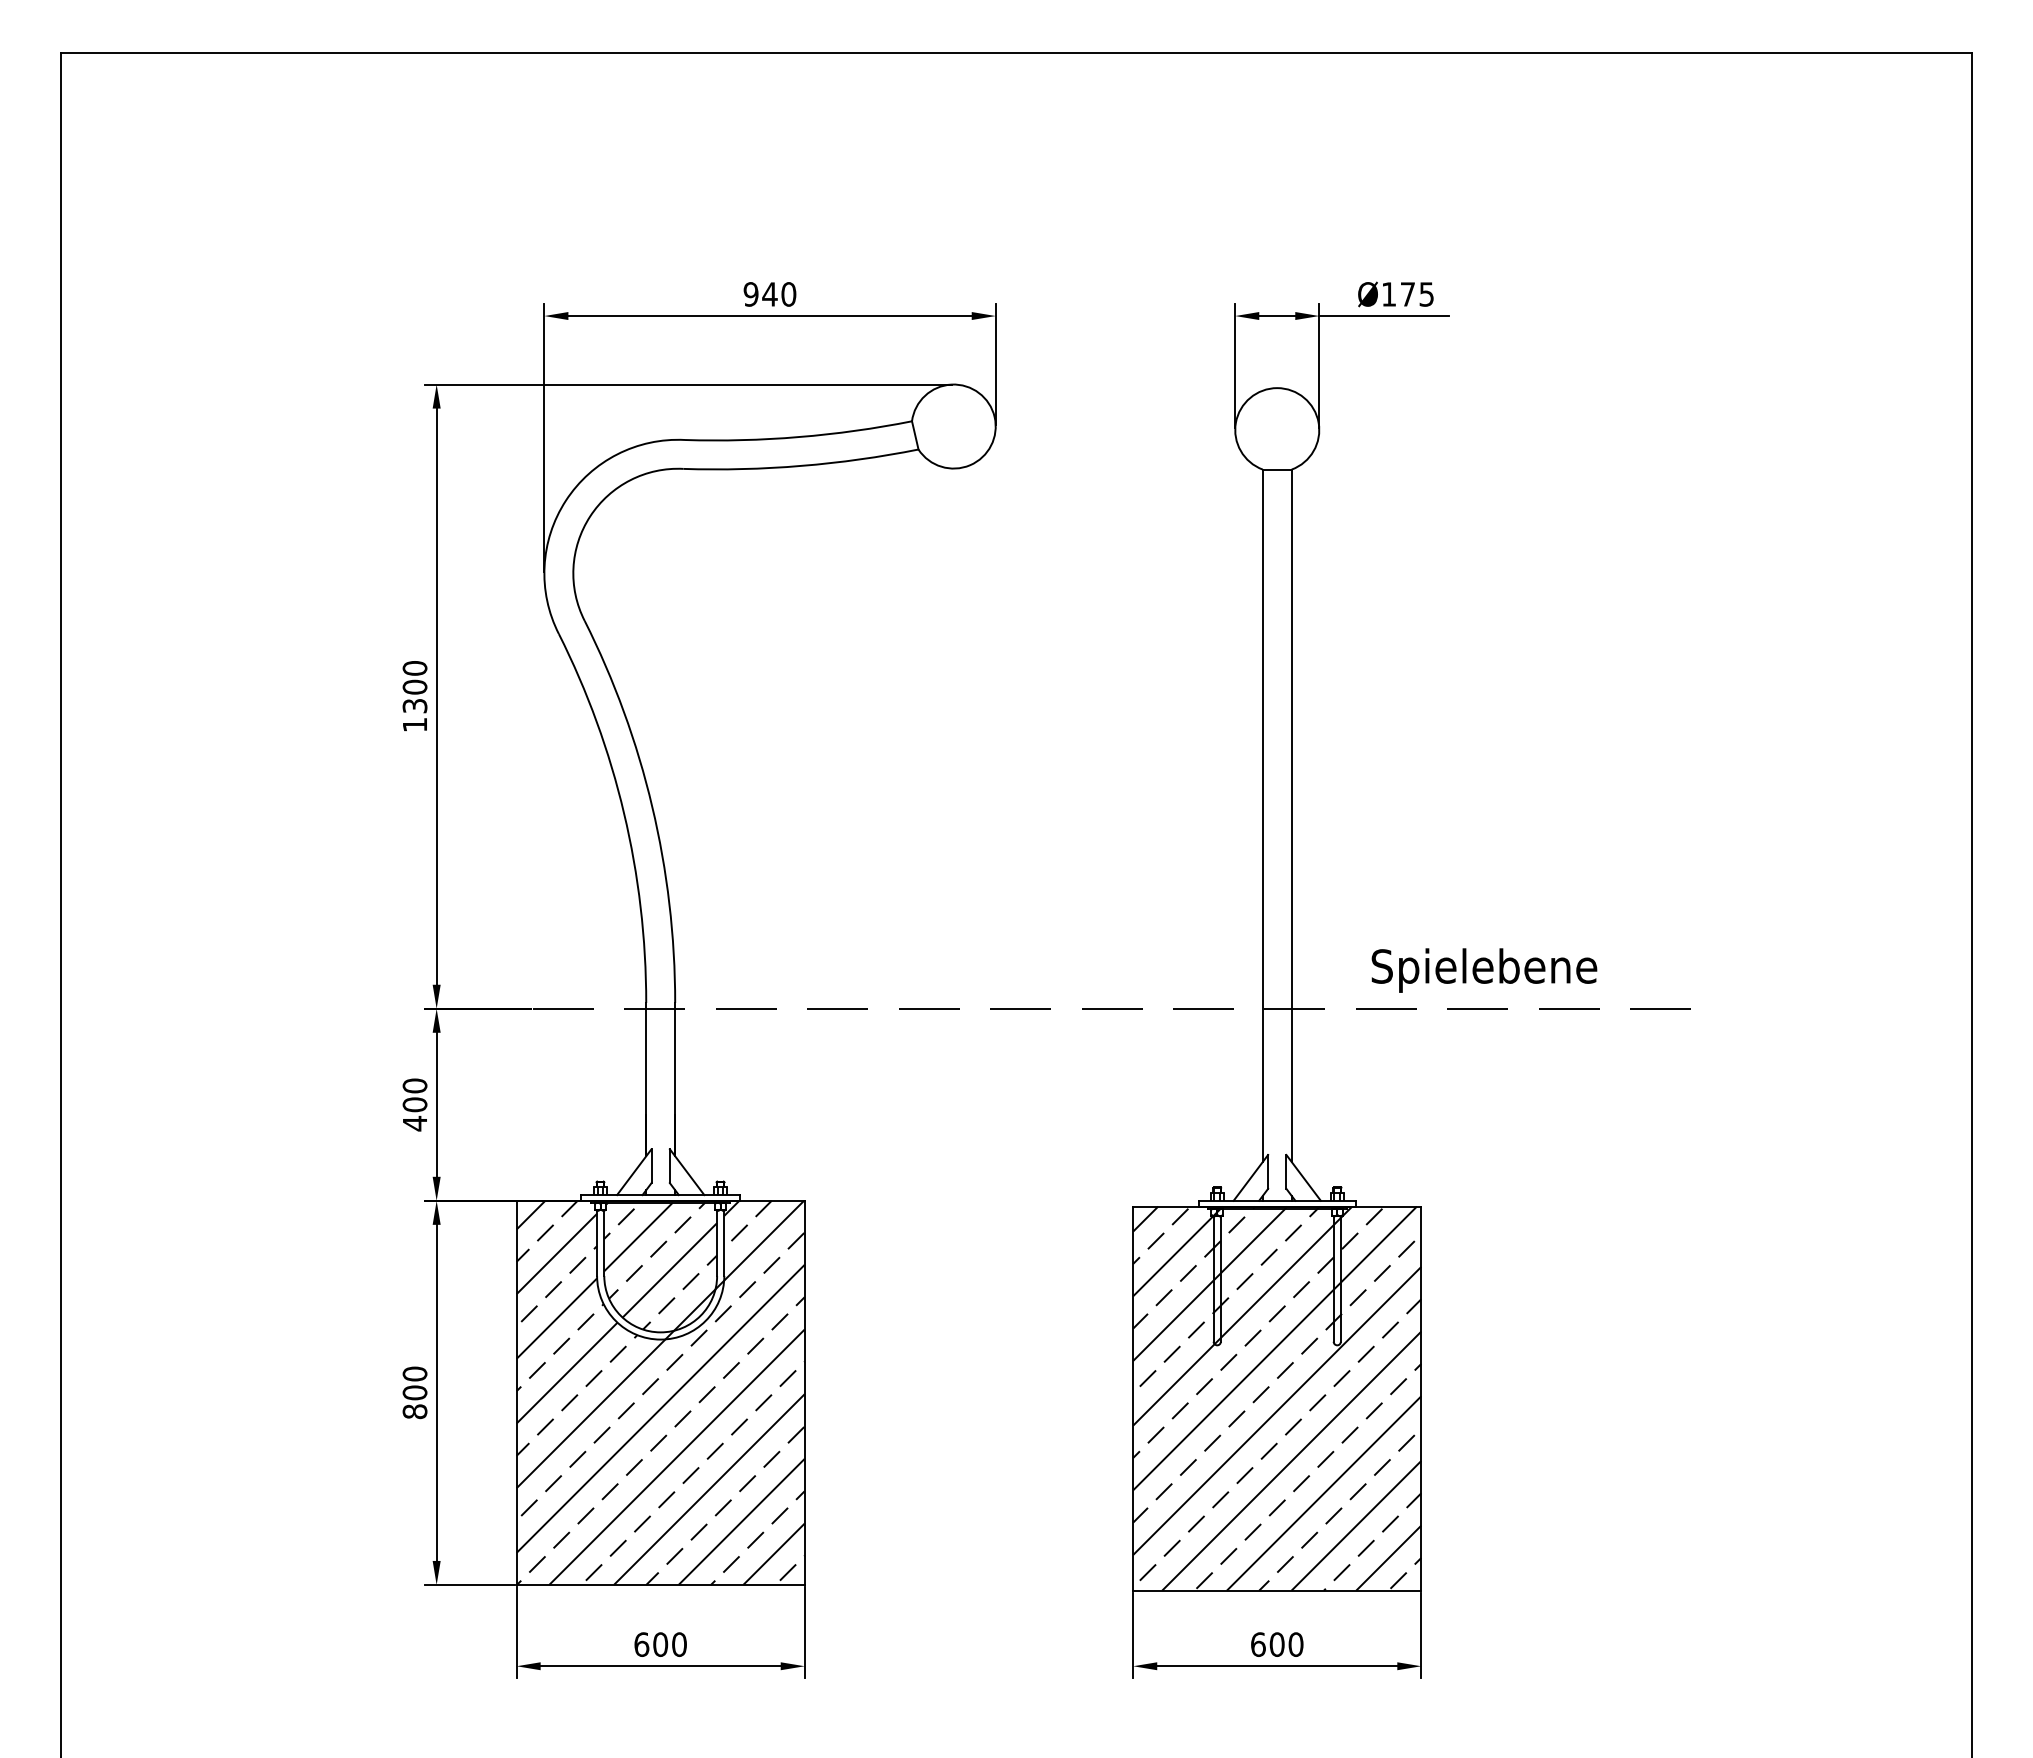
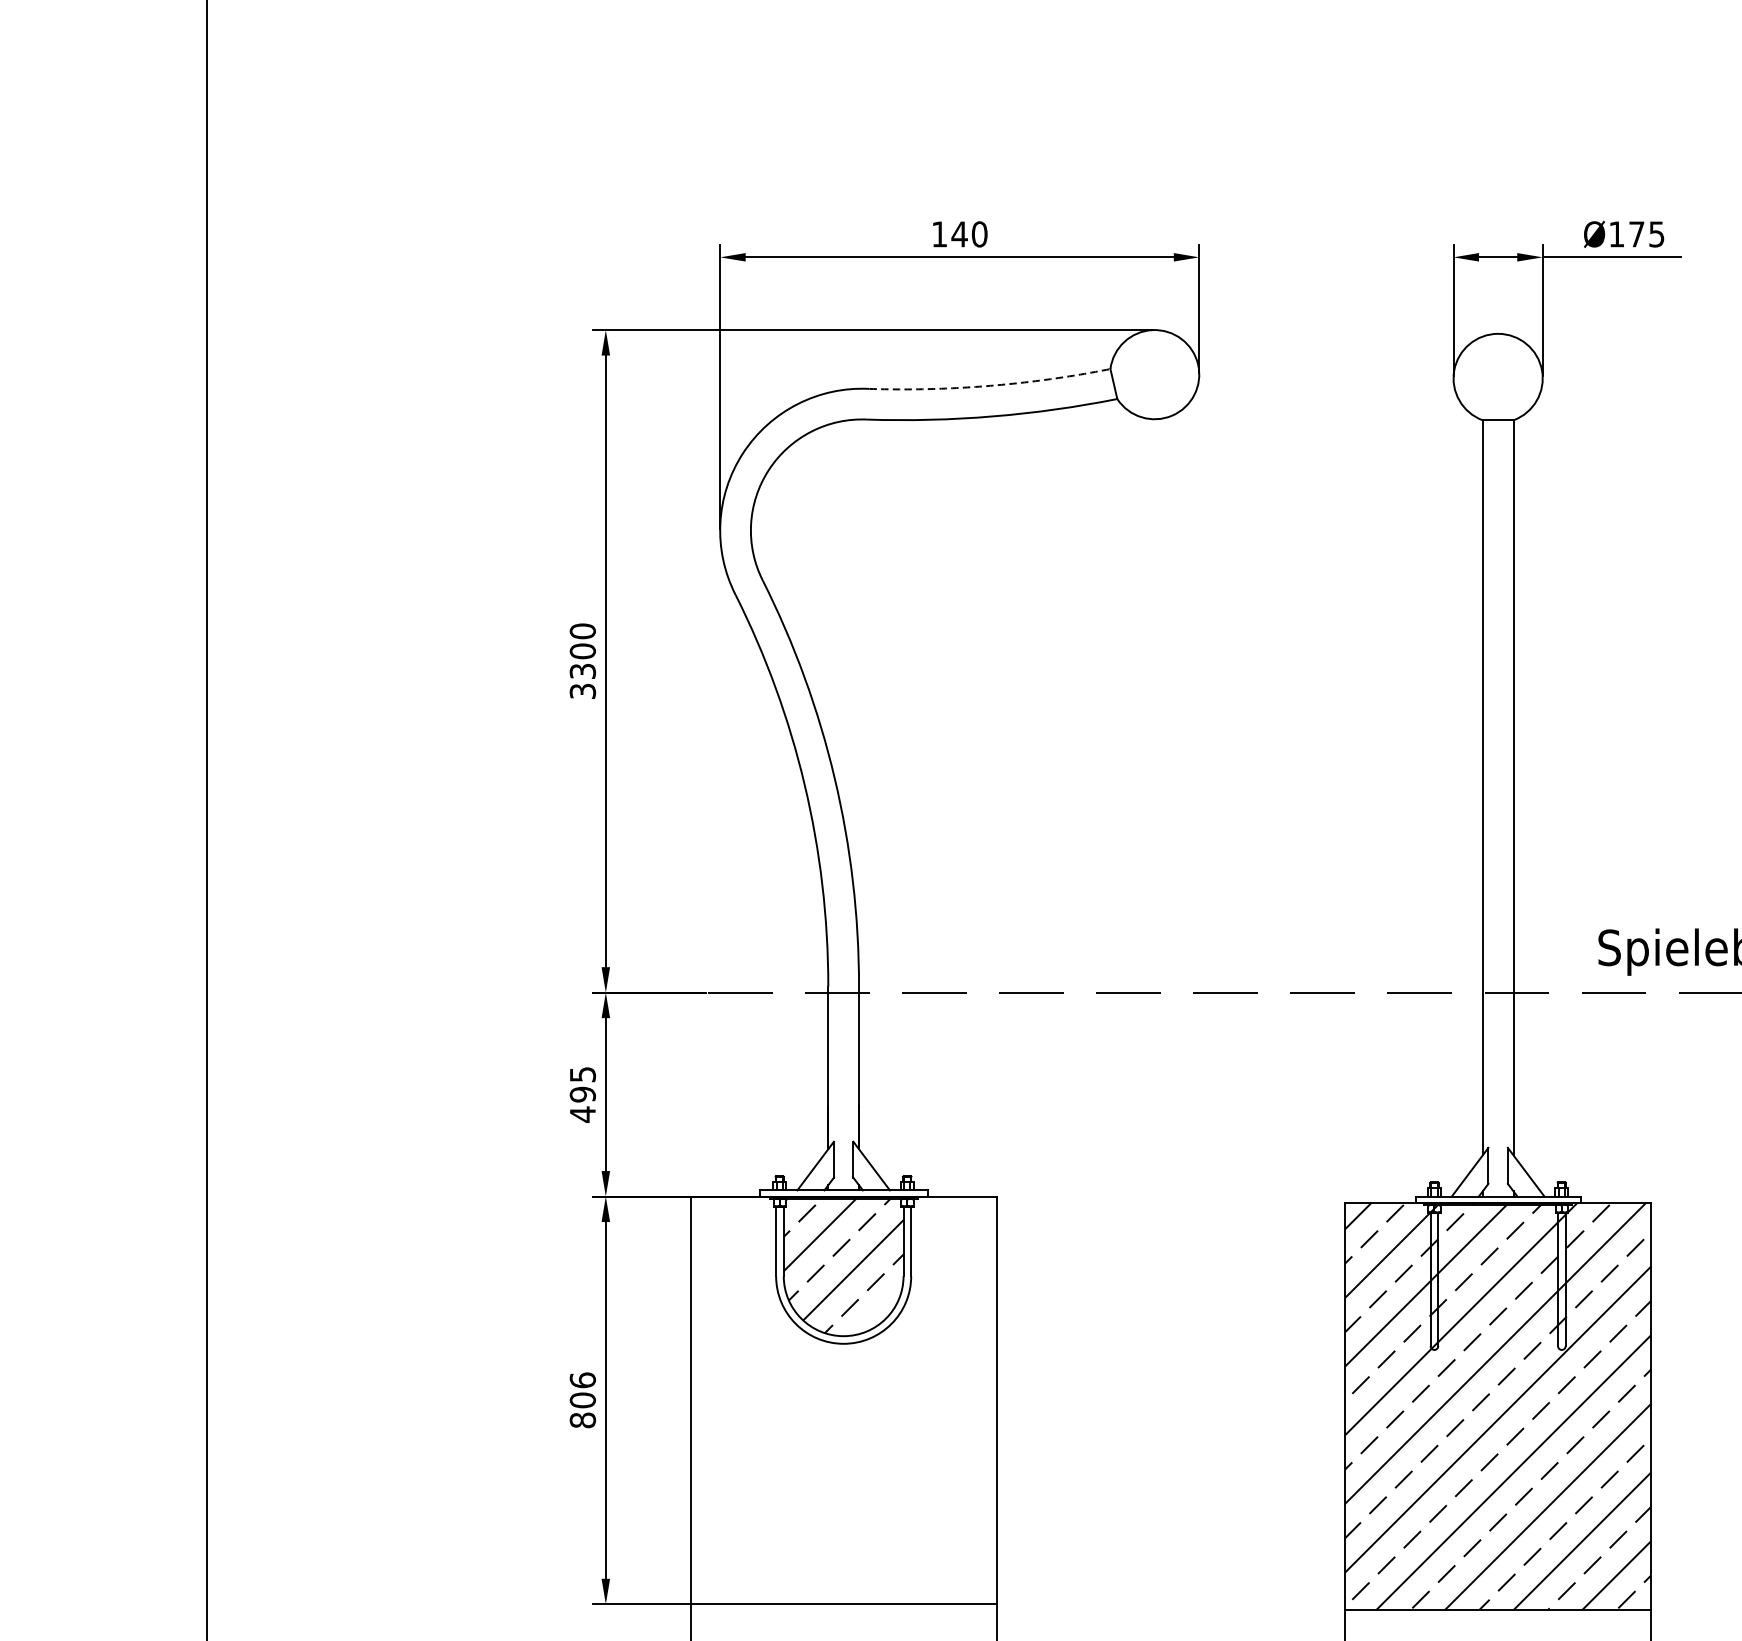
text: (750, 294) -> (938, 234), 940 -> 140
arc: (799, 437) -> (990, 386), solid -> dashed
text: (414, 725) -> (582, 691), 1300 -> 3300
text: (414, 1095) -> (582, 1084), 400 -> 495
text: (414, 1373) -> (582, 1379), 800 -> 806
hatch: (660, 1392) -> (843, 1399), removed

